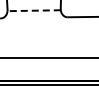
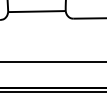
line: (34, 10) -> (37, 11), dashed -> solid

